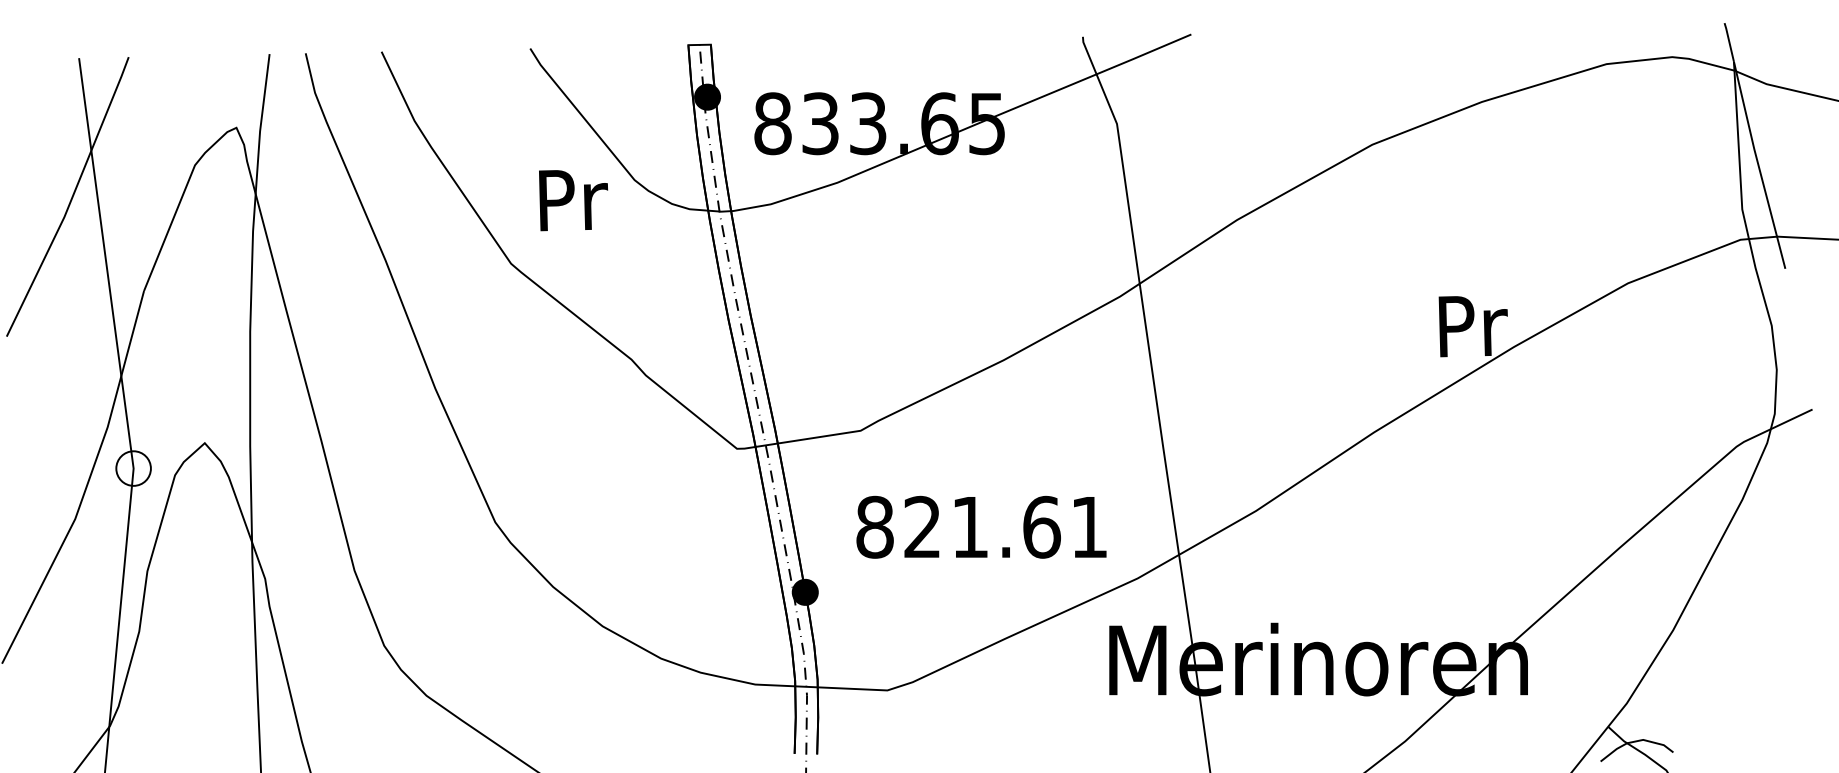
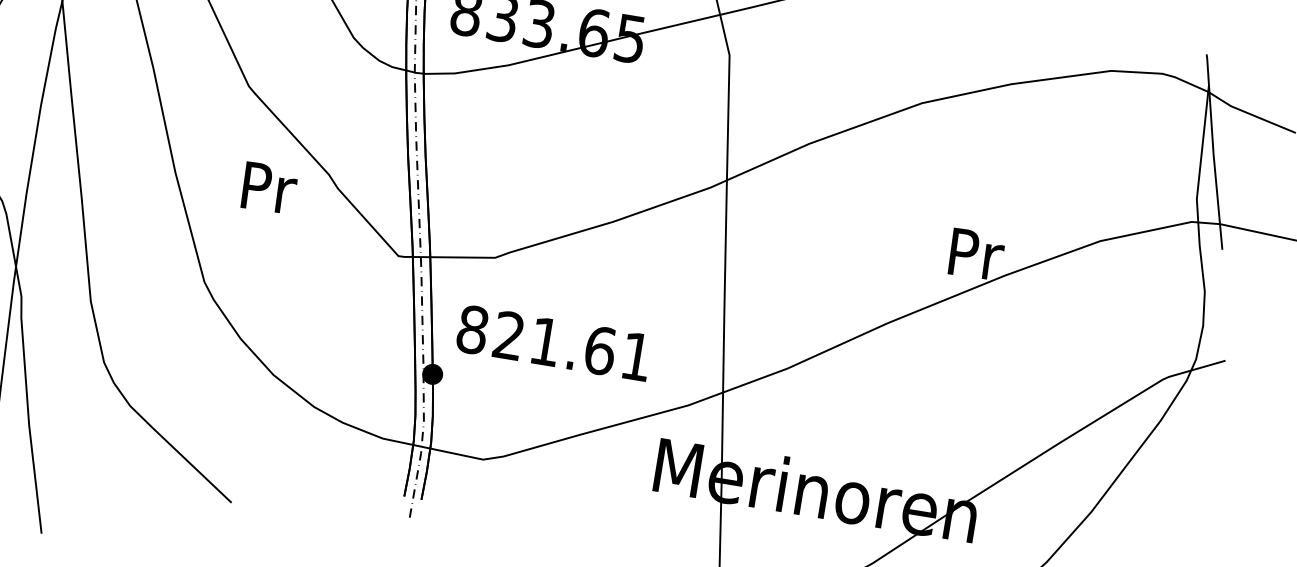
text: (573, 200) -> (269, 188), moved
text: (981, 526) -> (554, 342), moved

